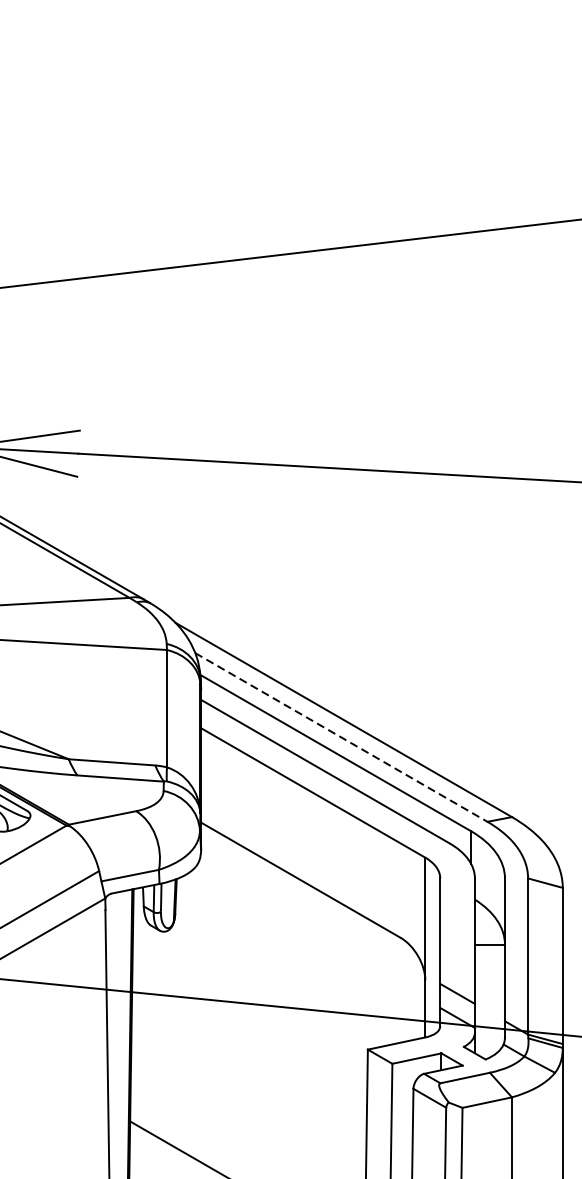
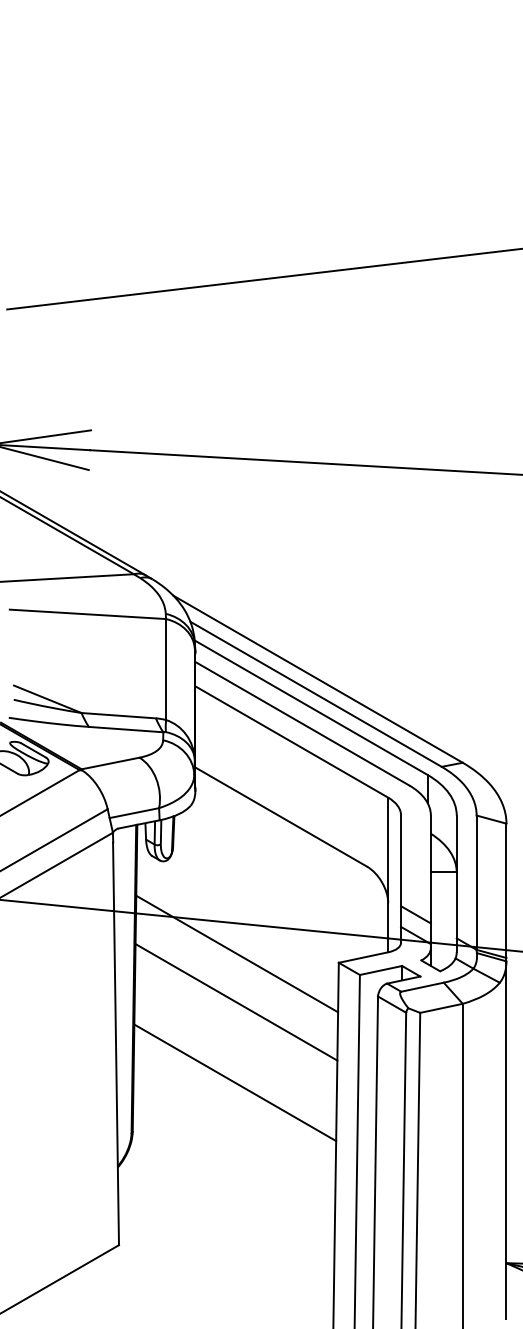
line: (341, 737) -> (316, 694), dashed -> solid
line: (250, 1038) -> (237, 953), added
line: (248, 1095) -> (236, 1002), added

